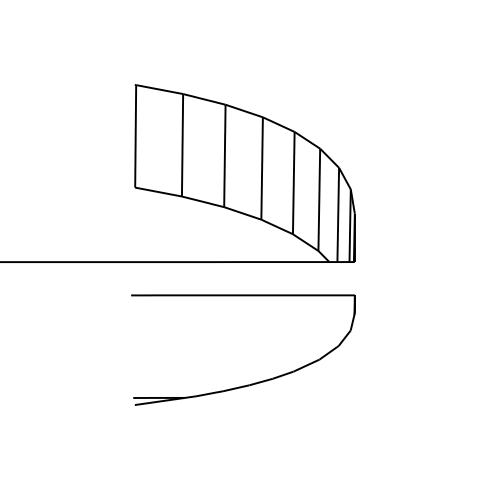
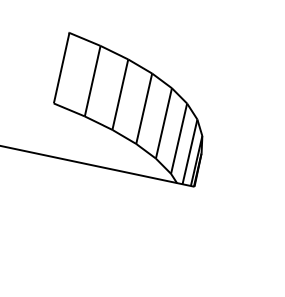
part: (254, 382) -> (107, 255), removed

